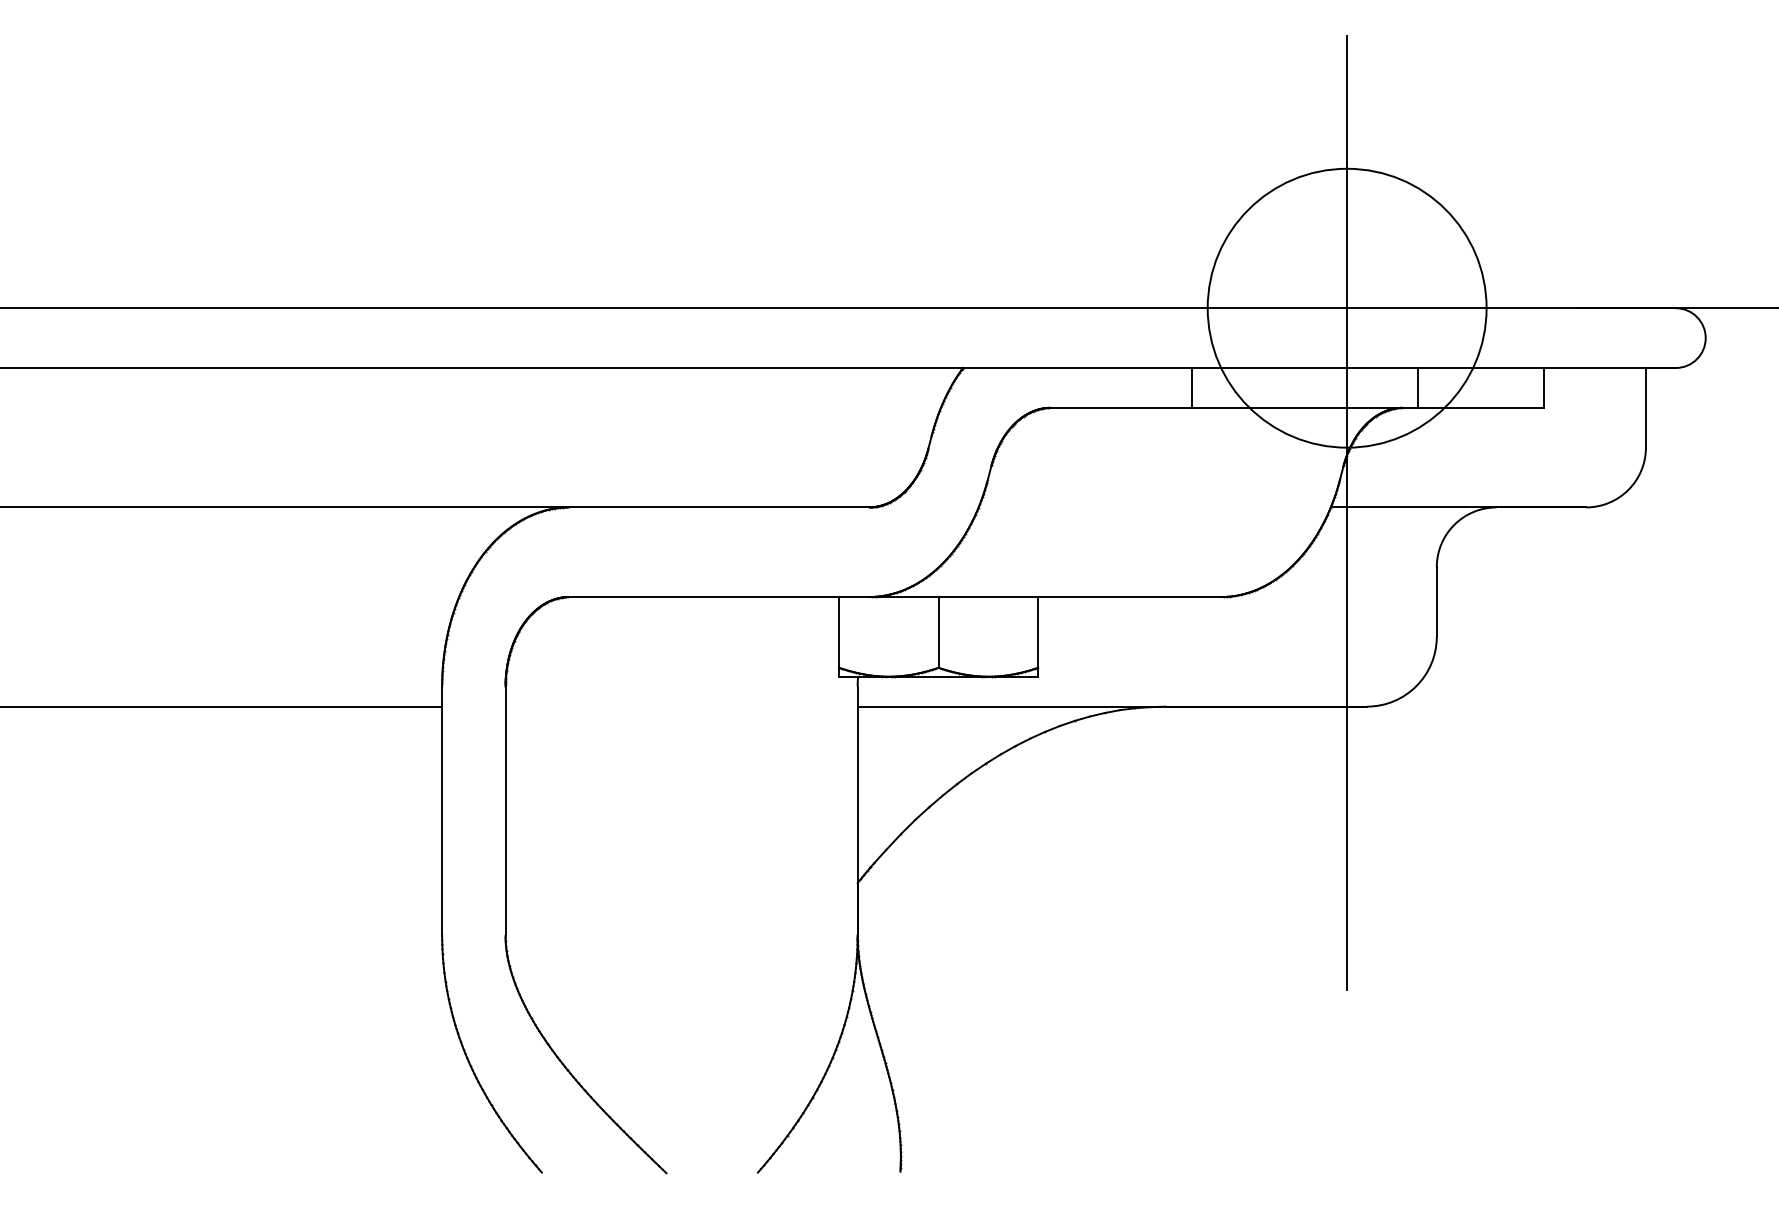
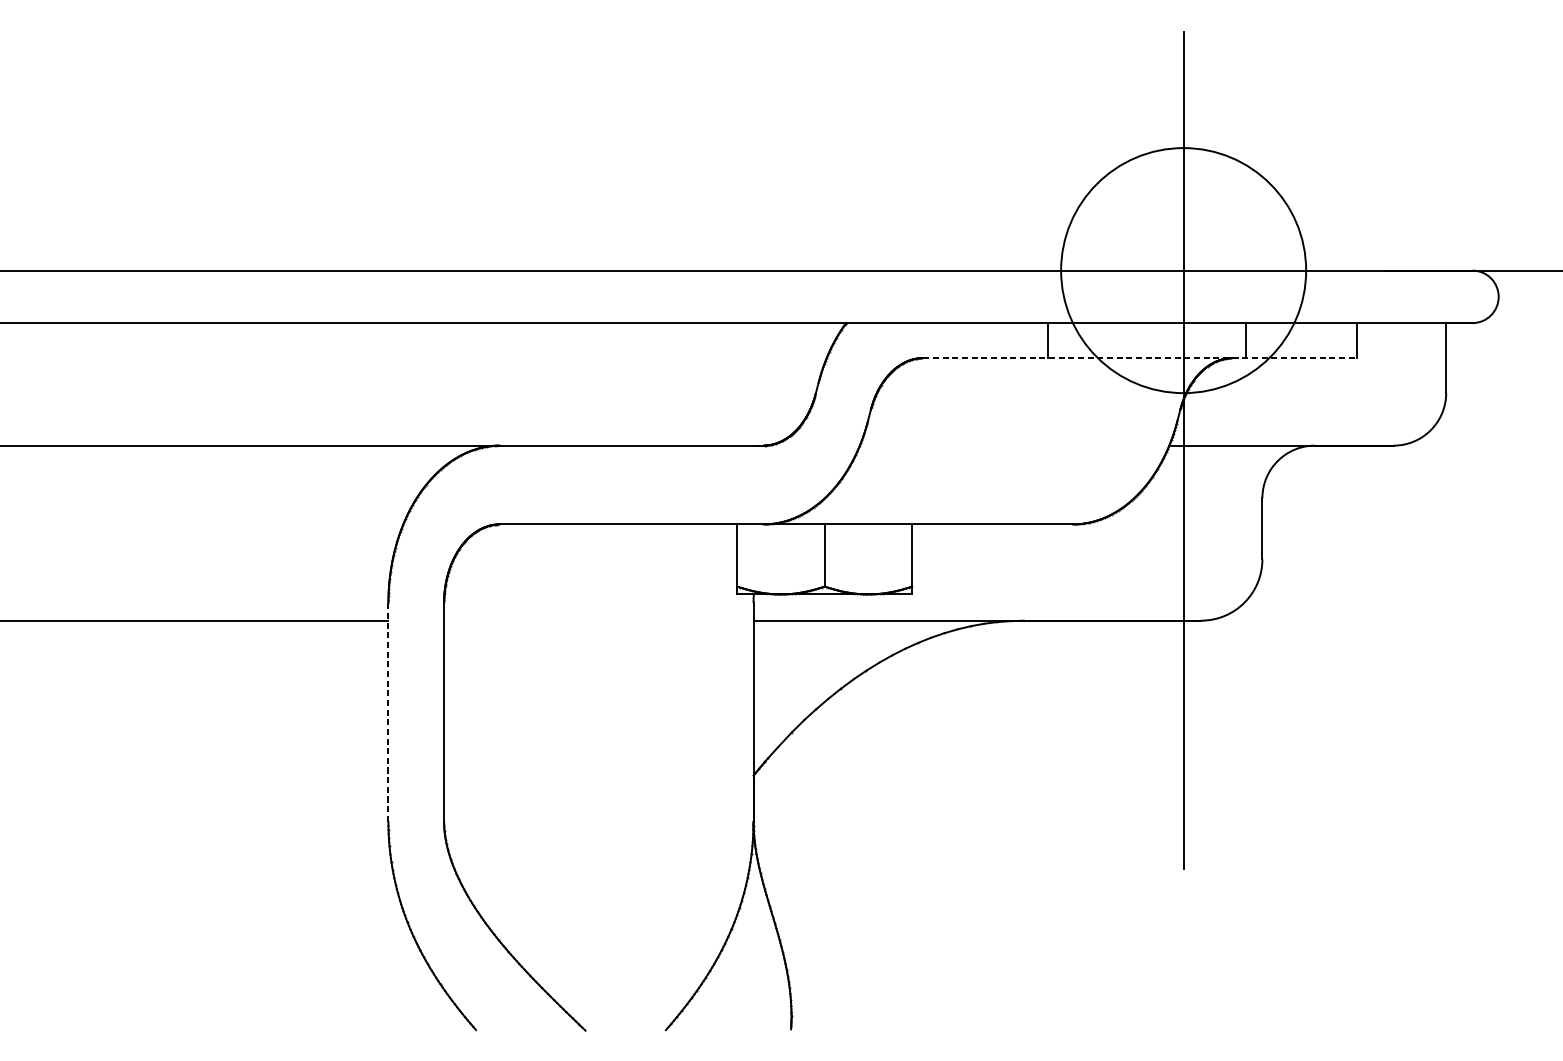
line: (1297, 407) -> (1140, 357), solid -> dashed
line: (442, 811) -> (388, 712), solid -> dashed

